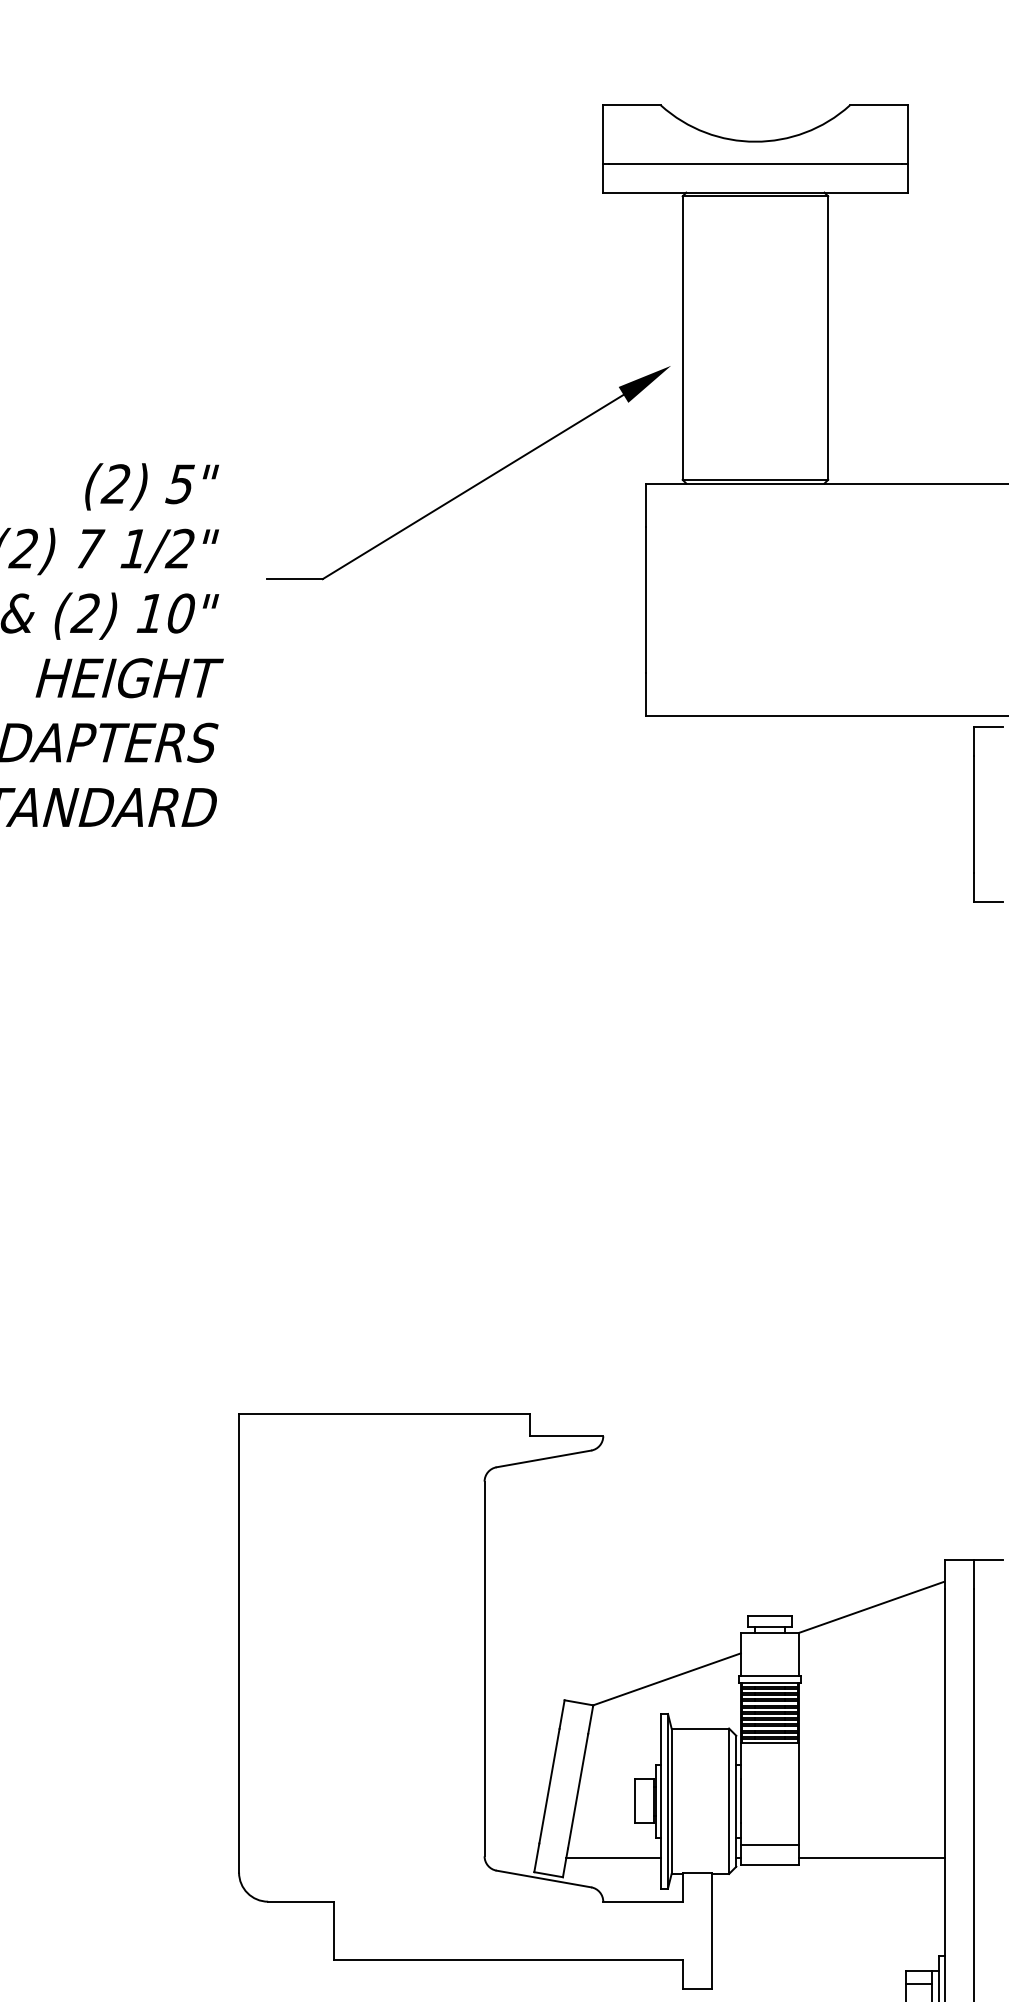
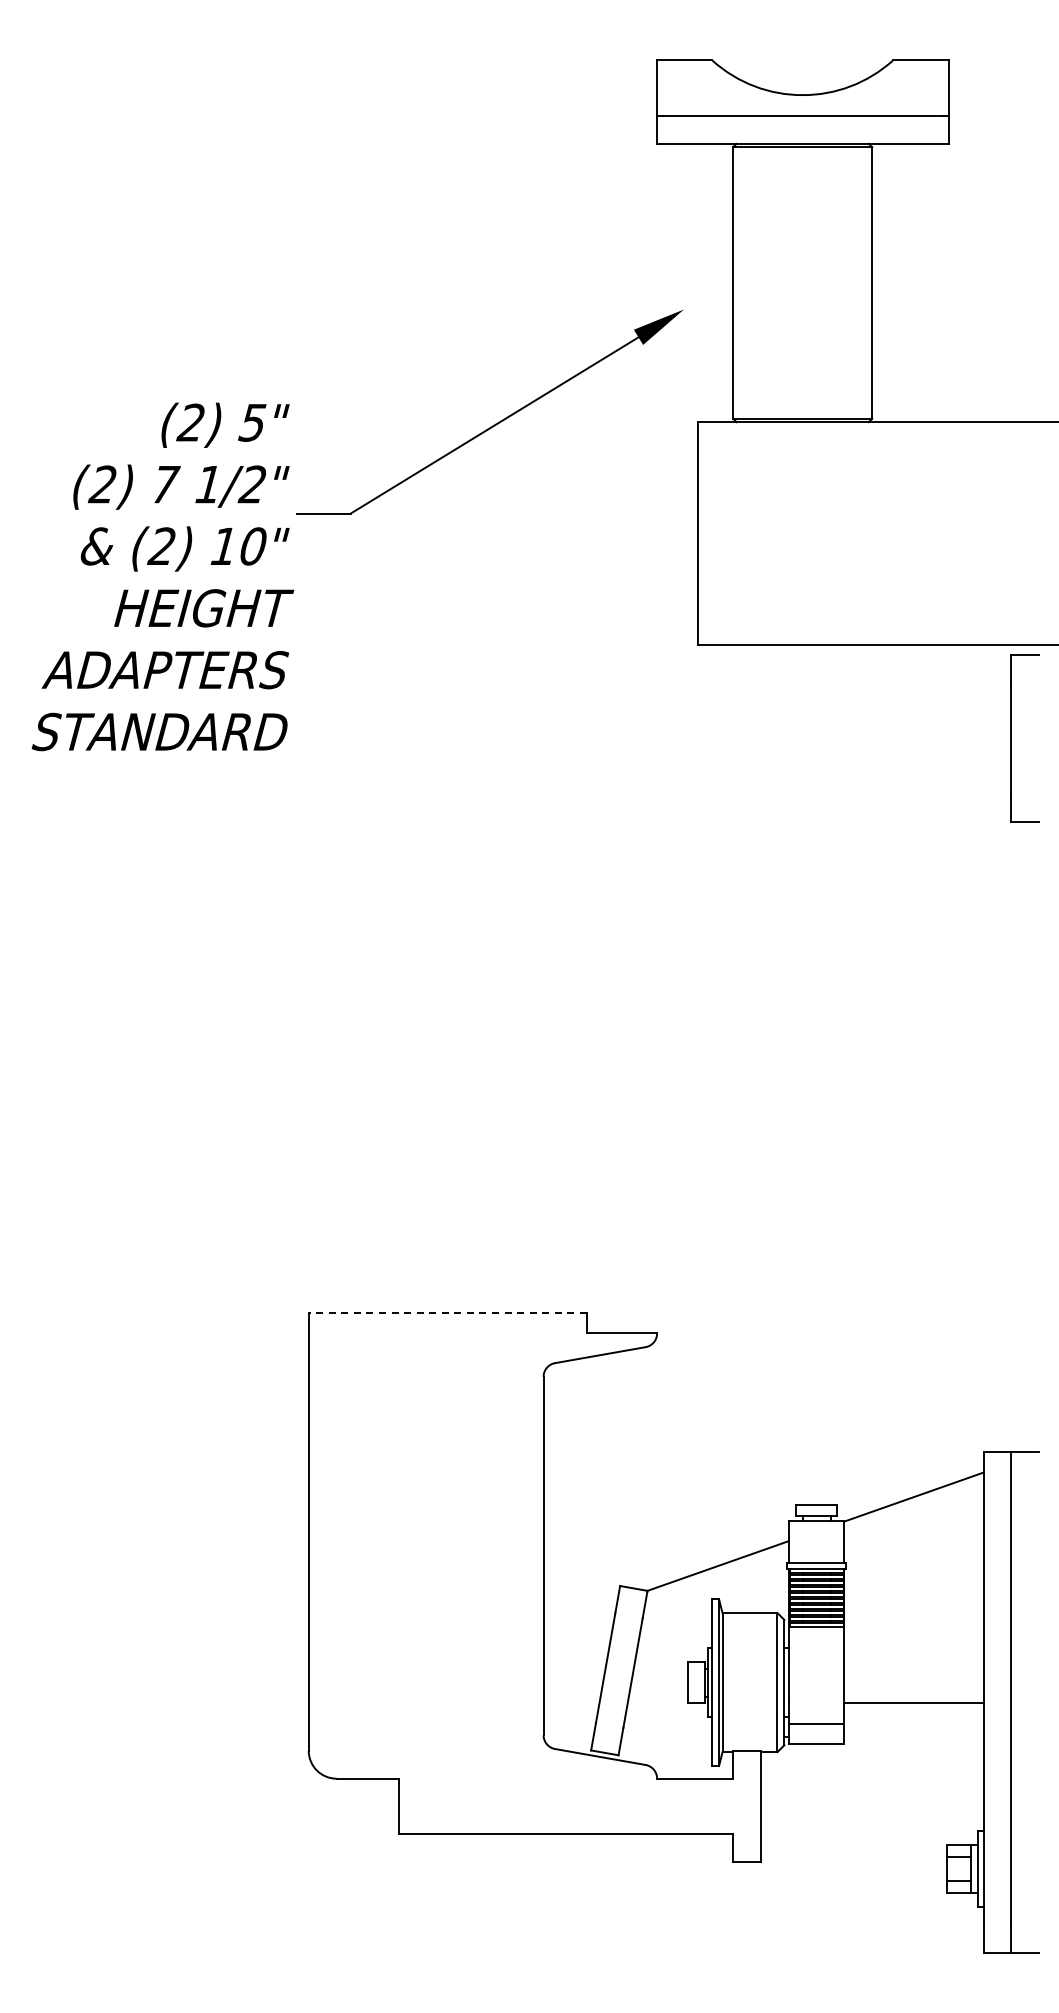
part: (474, 484) -> (495, 423), moved
line: (384, 1414) -> (447, 1312), solid -> dashed
line: (613, 1857) -> (666, 1736), removed
line: (871, 1857) -> (913, 1702), moved

